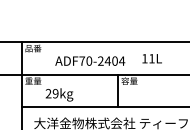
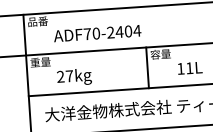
text: (151, 58) -> (189, 68), moved
text: (90, 60) -> (97, 32), moved
text: (55, 93) -> (69, 75), 29kg -> 27kg

